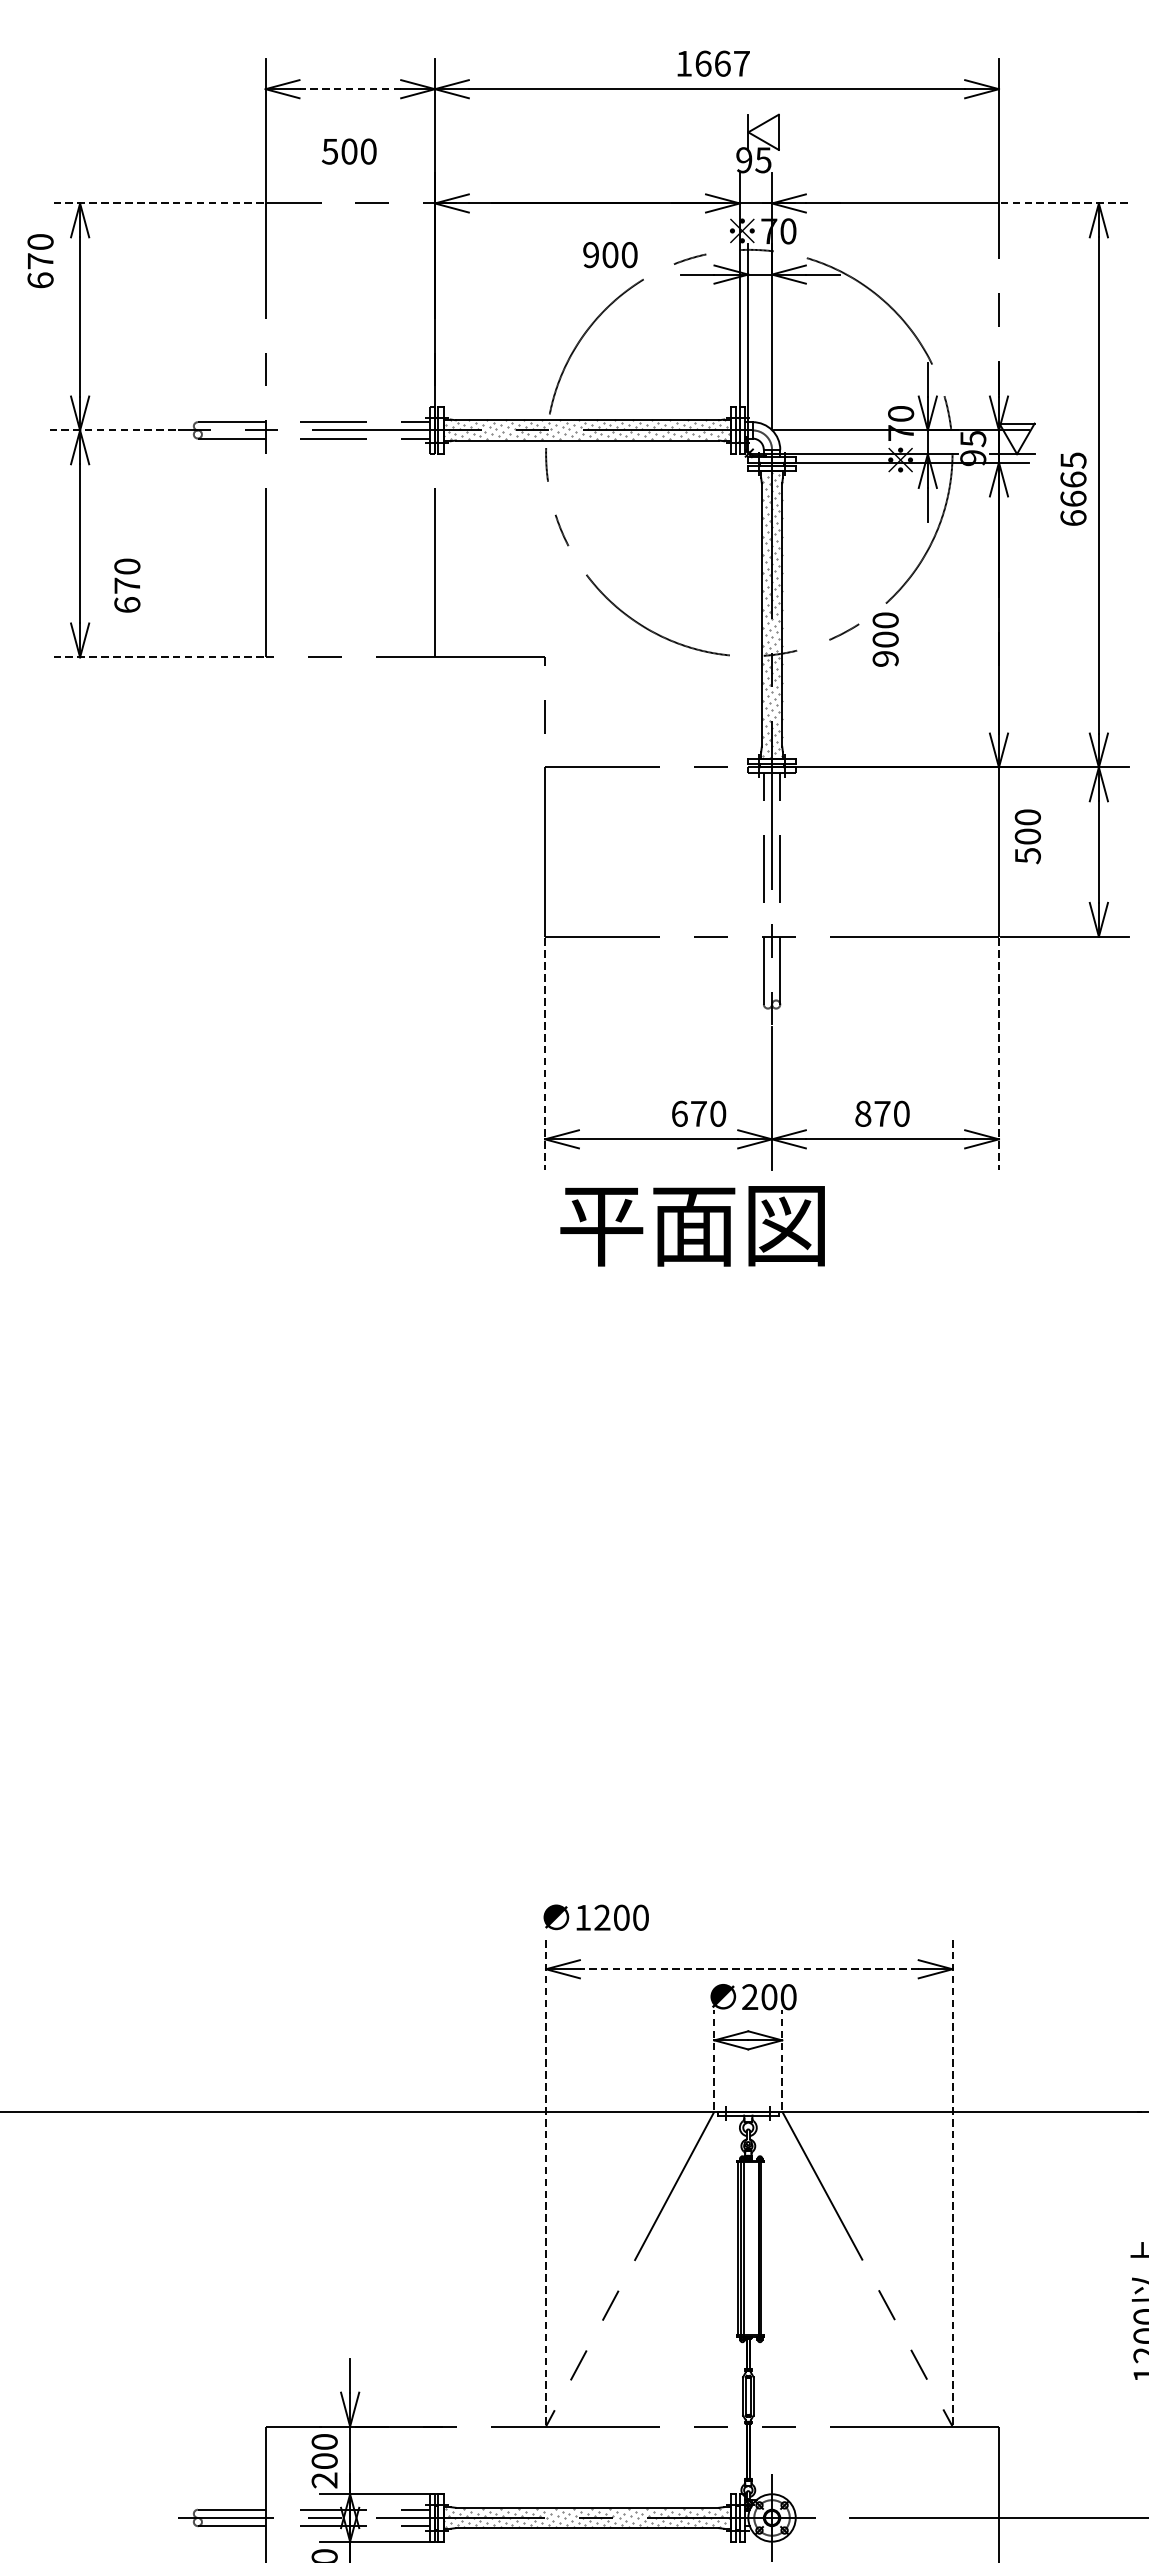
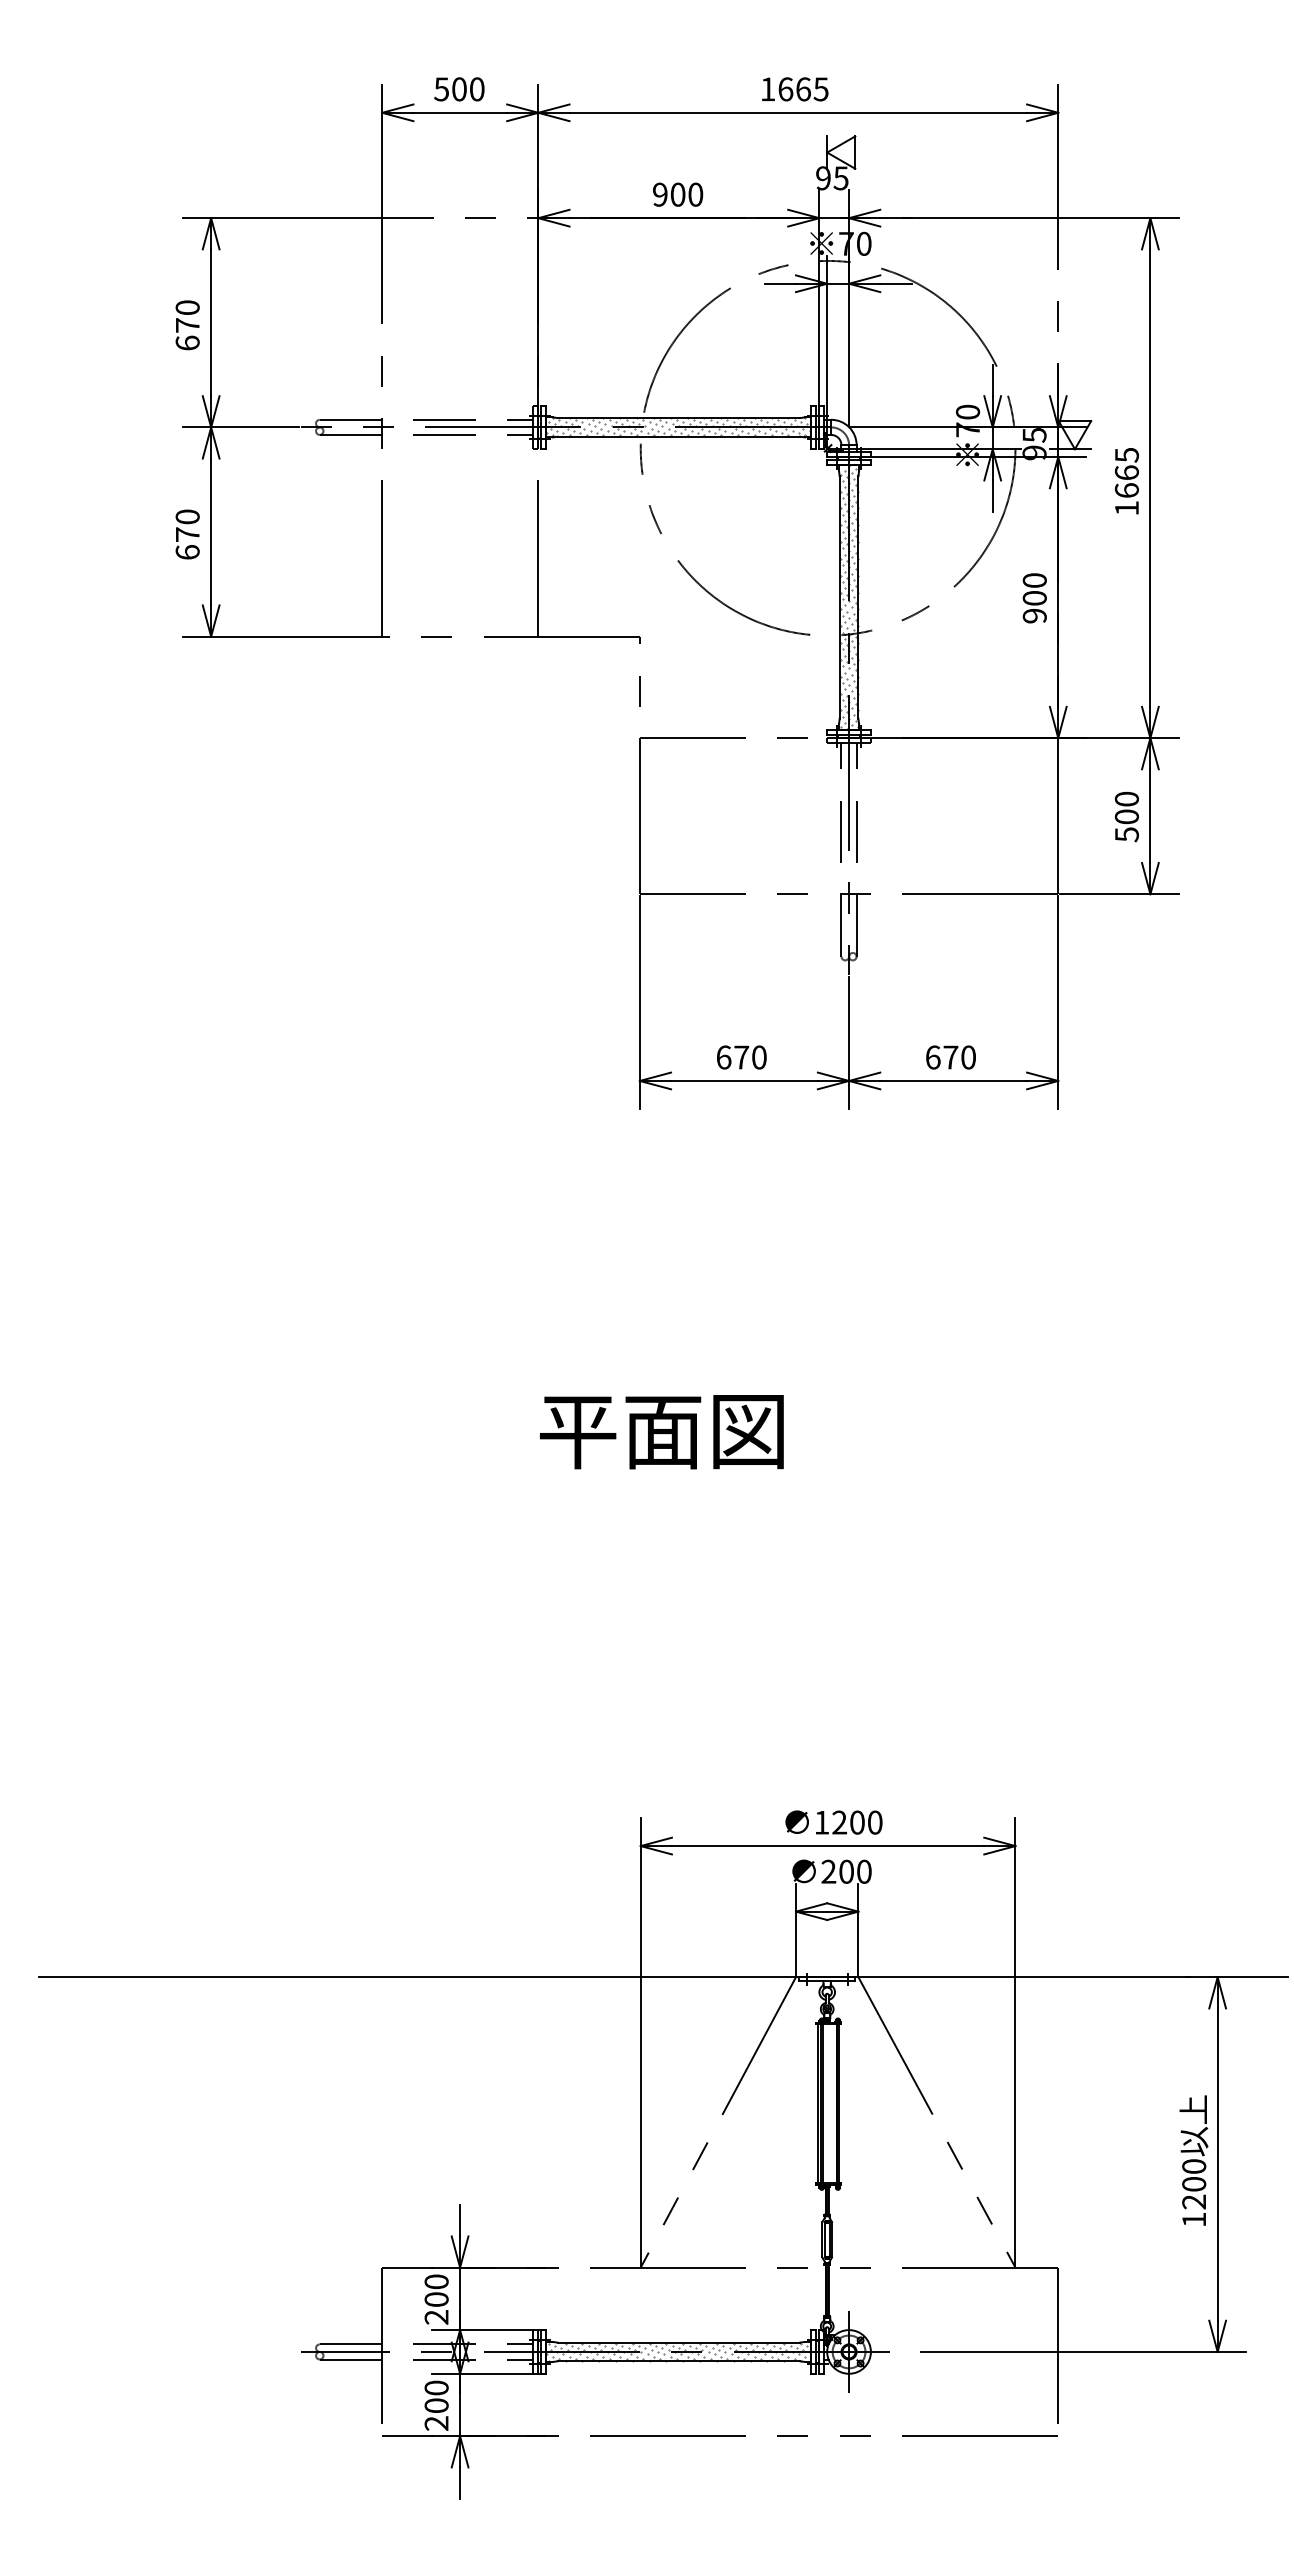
text: (741, 63) -> (820, 89), 1667 -> 1665
line: (350, 88) -> (460, 112), dashed -> solid
text: (349, 151) -> (459, 89), moved
line: (156, 203) -> (281, 218), dashed -> solid
line: (1065, 203) -> (1119, 218), dashed -> solid
text: (610, 254) -> (678, 194), moved
text: (40, 261) -> (187, 325), moved
line: (111, 430) -> (240, 427), dashed -> solid
text: (1072, 517) -> (1126, 507), 6665 -> 1665
text: (127, 585) -> (187, 534), moved
text: (885, 639) -> (1034, 598), moved
line: (156, 657) -> (281, 636), dashed -> solid
text: (1027, 836) -> (1126, 816), moved
line: (544, 1054) -> (639, 1002), dashed -> solid
line: (999, 1054) -> (1058, 1002), dashed -> solid
text: (698, 1113) -> (741, 1057), moved
text: (862, 1113) -> (932, 1057), 870 -> 670
text: (692, 1226) -> (661, 1432), moved
text: (595, 1917) -> (833, 1822), moved
line: (748, 1969) -> (827, 1846), dashed -> solid
line: (713, 2059) -> (795, 1929), dashed -> solid
line: (782, 2059) -> (858, 1929), dashed -> solid
line: (545, 2181) -> (640, 2041), dashed -> solid
line: (952, 2181) -> (1015, 2041), dashed -> solid

